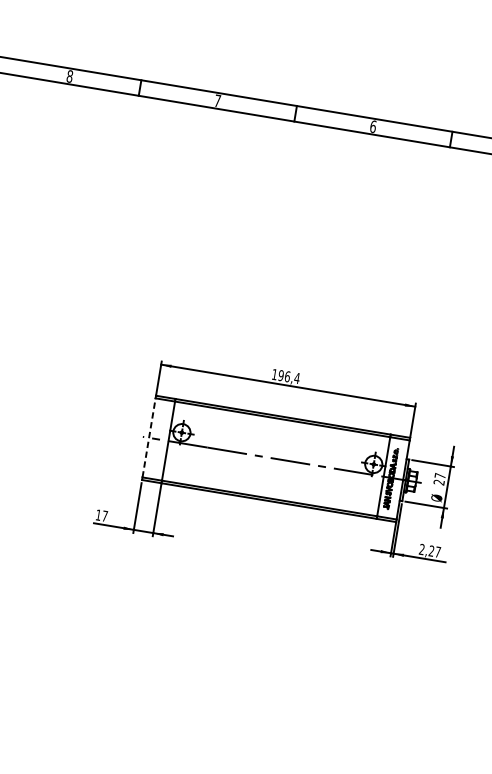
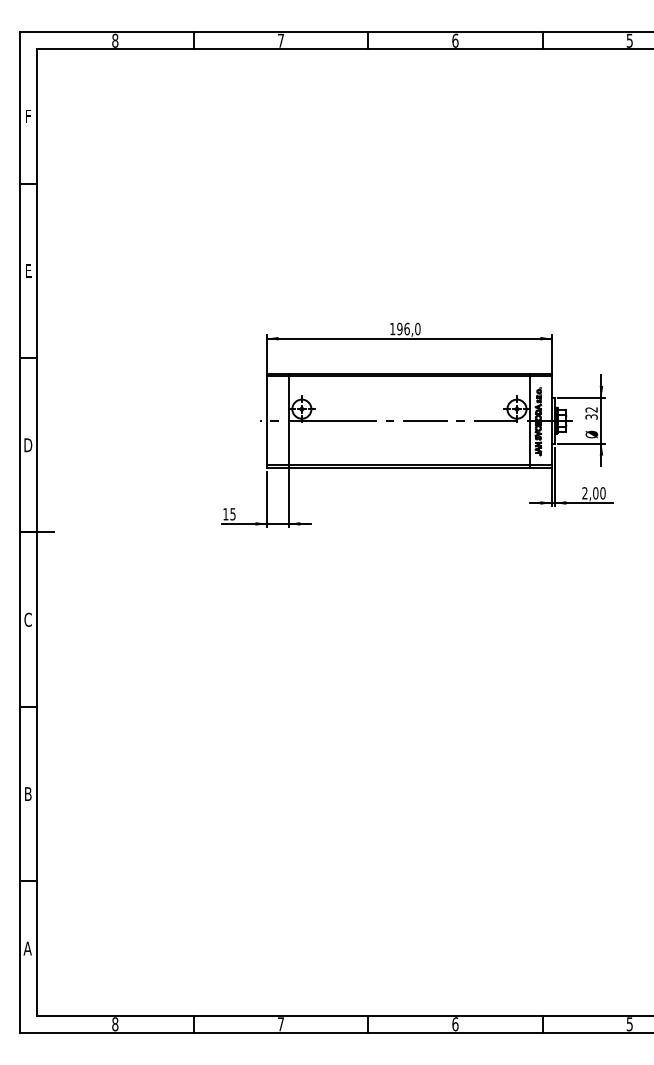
text: (296, 377) -> (417, 328), 196,4 -> 196,0
line: (149, 437) -> (267, 420), dashed -> solid
text: (439, 479) -> (591, 413), 27 -> 32
text: (104, 516) -> (232, 514), 17 -> 15
text: (434, 551) -> (599, 493), 2,27 -> 2,00

